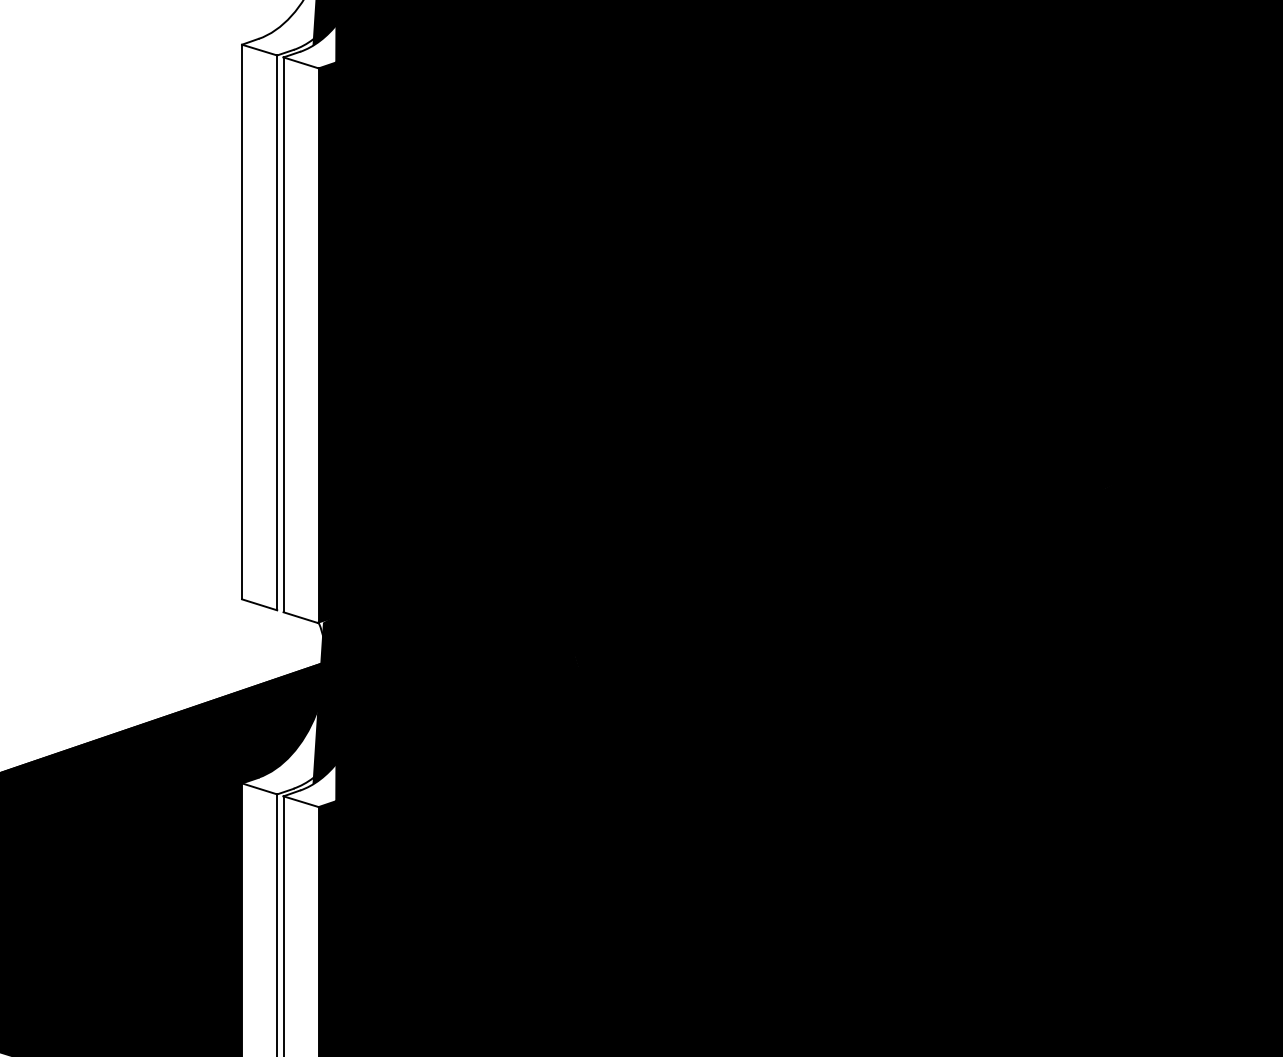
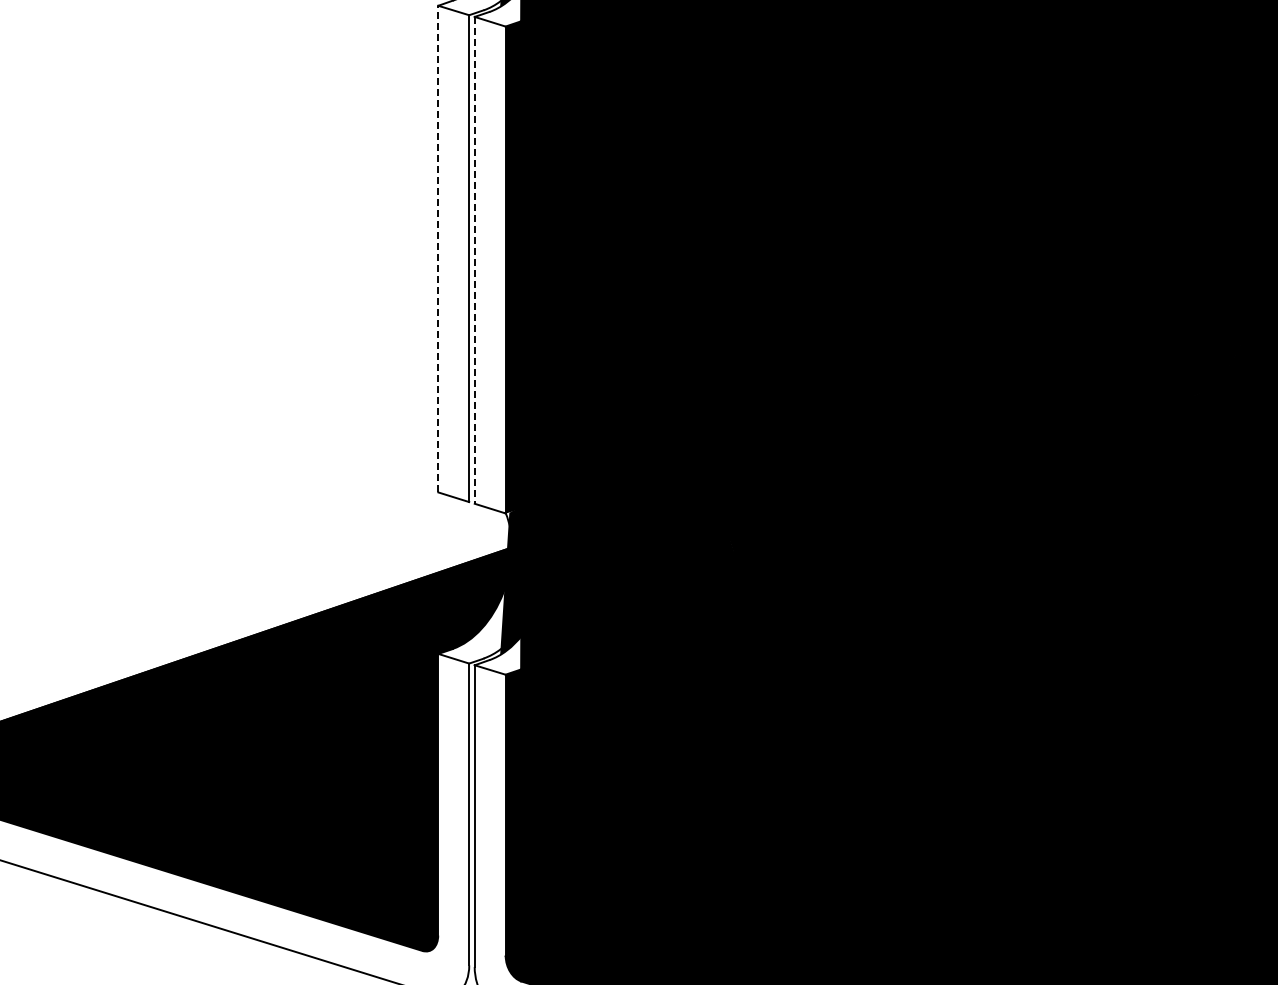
line: (242, 321) -> (438, 248), solid -> dashed
line: (283, 335) -> (474, 260), solid -> dashed

